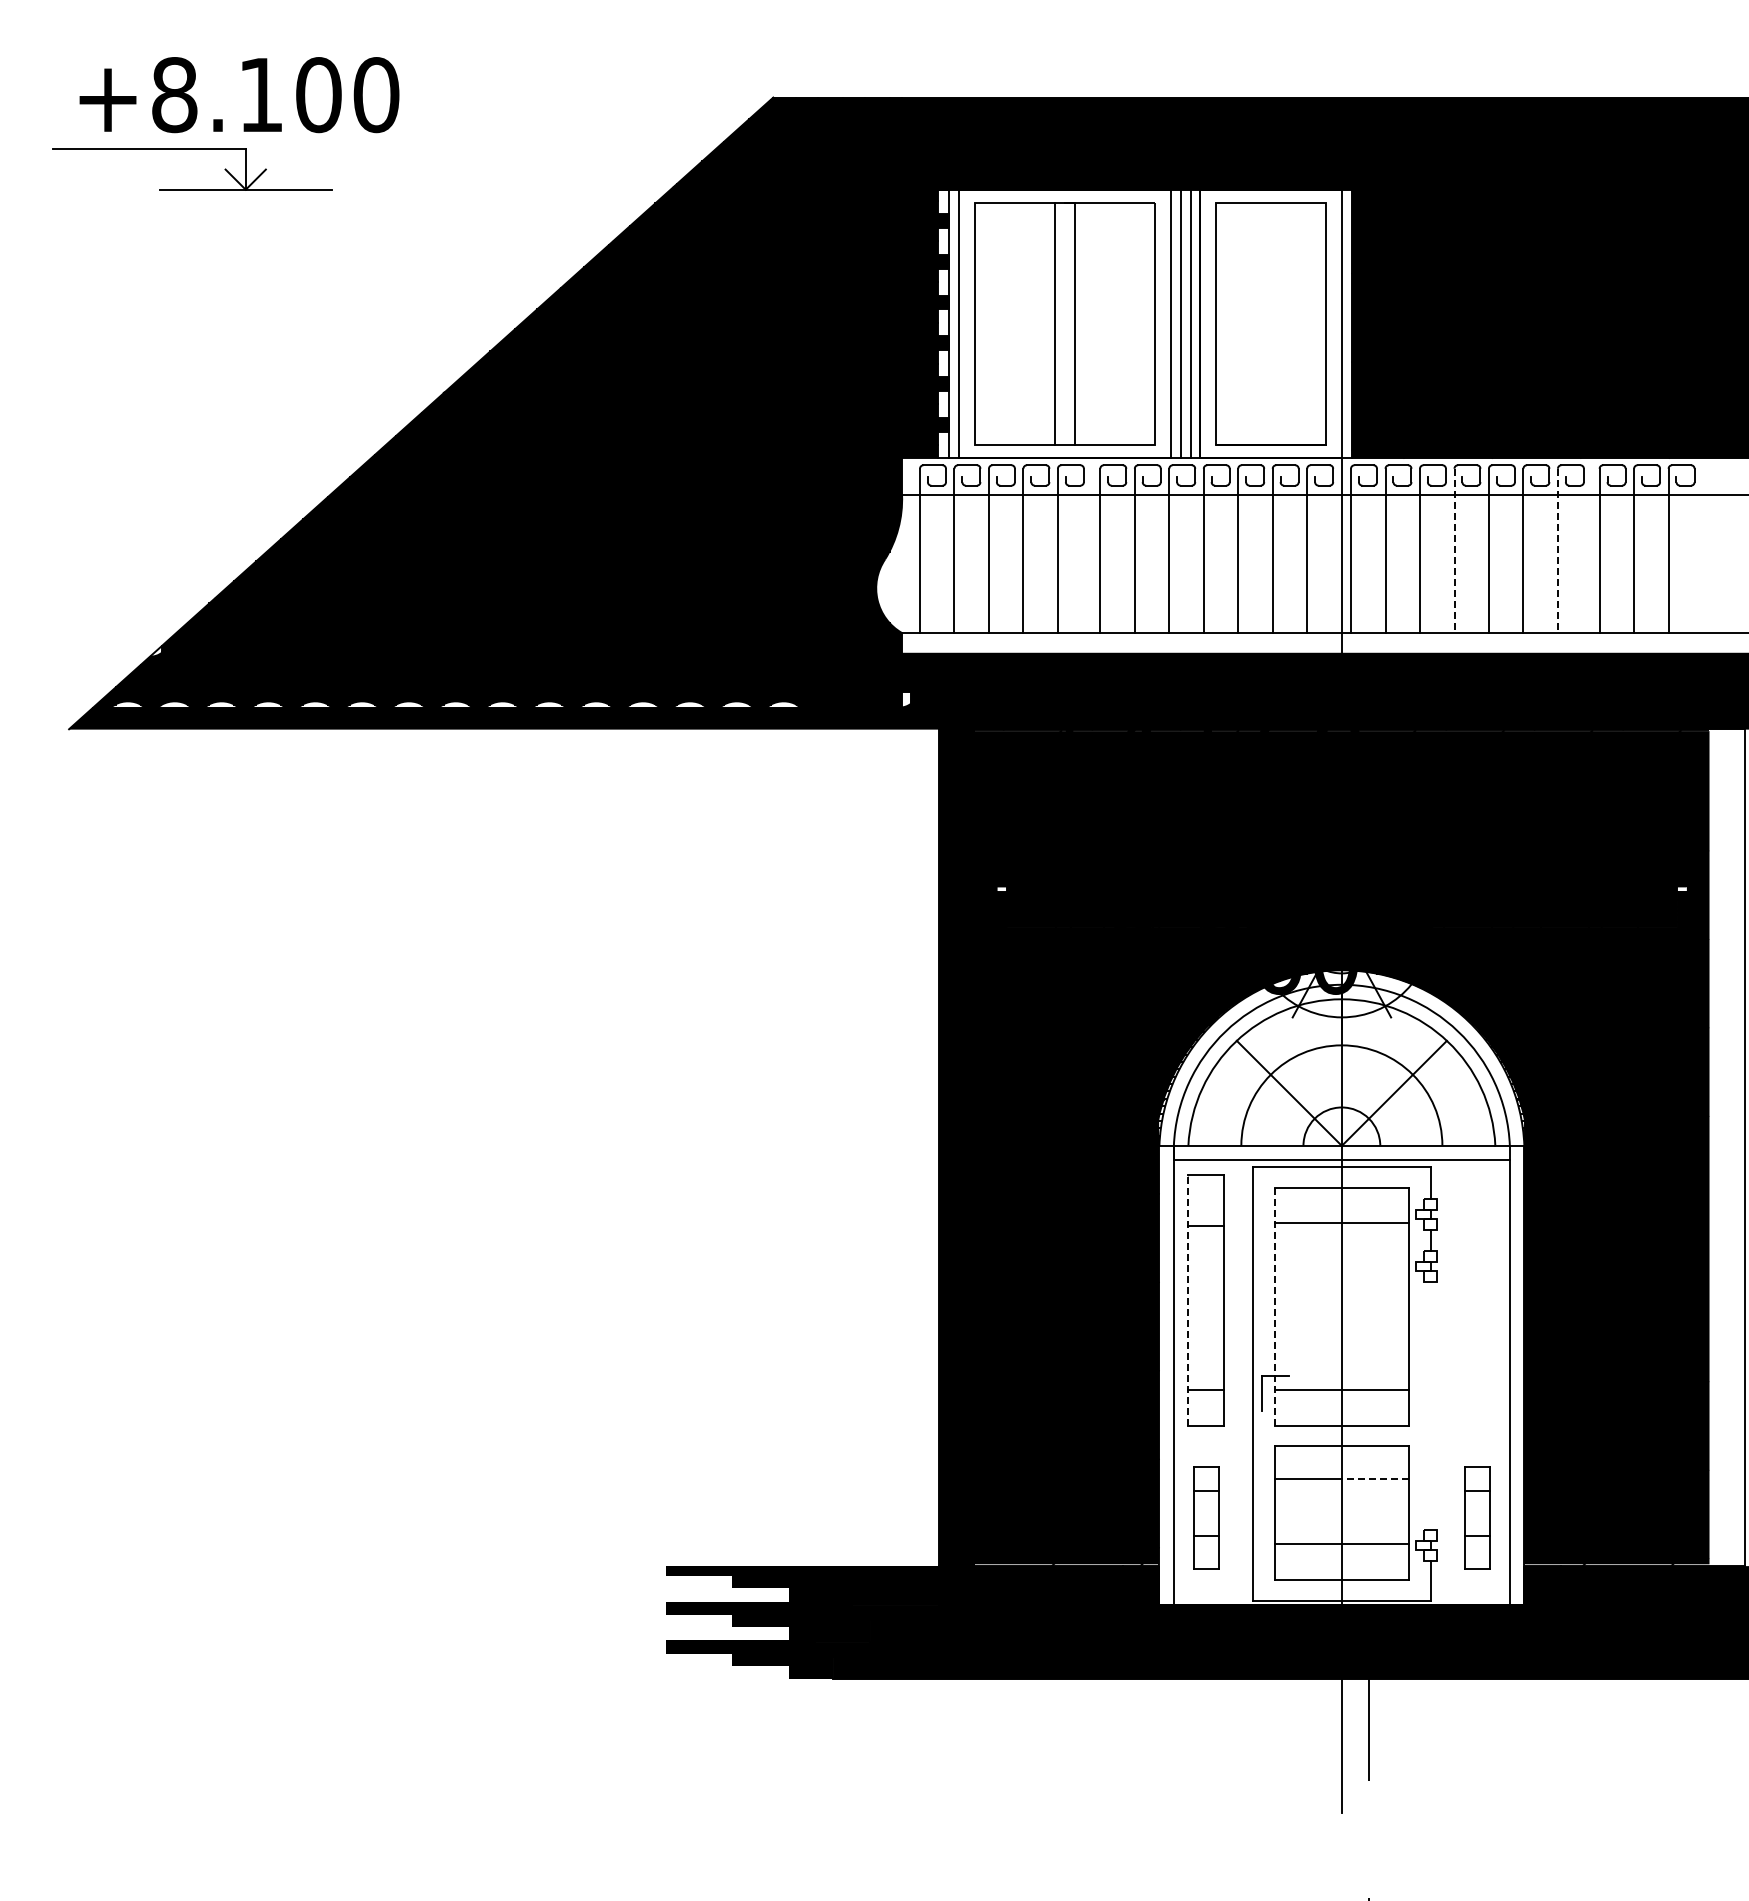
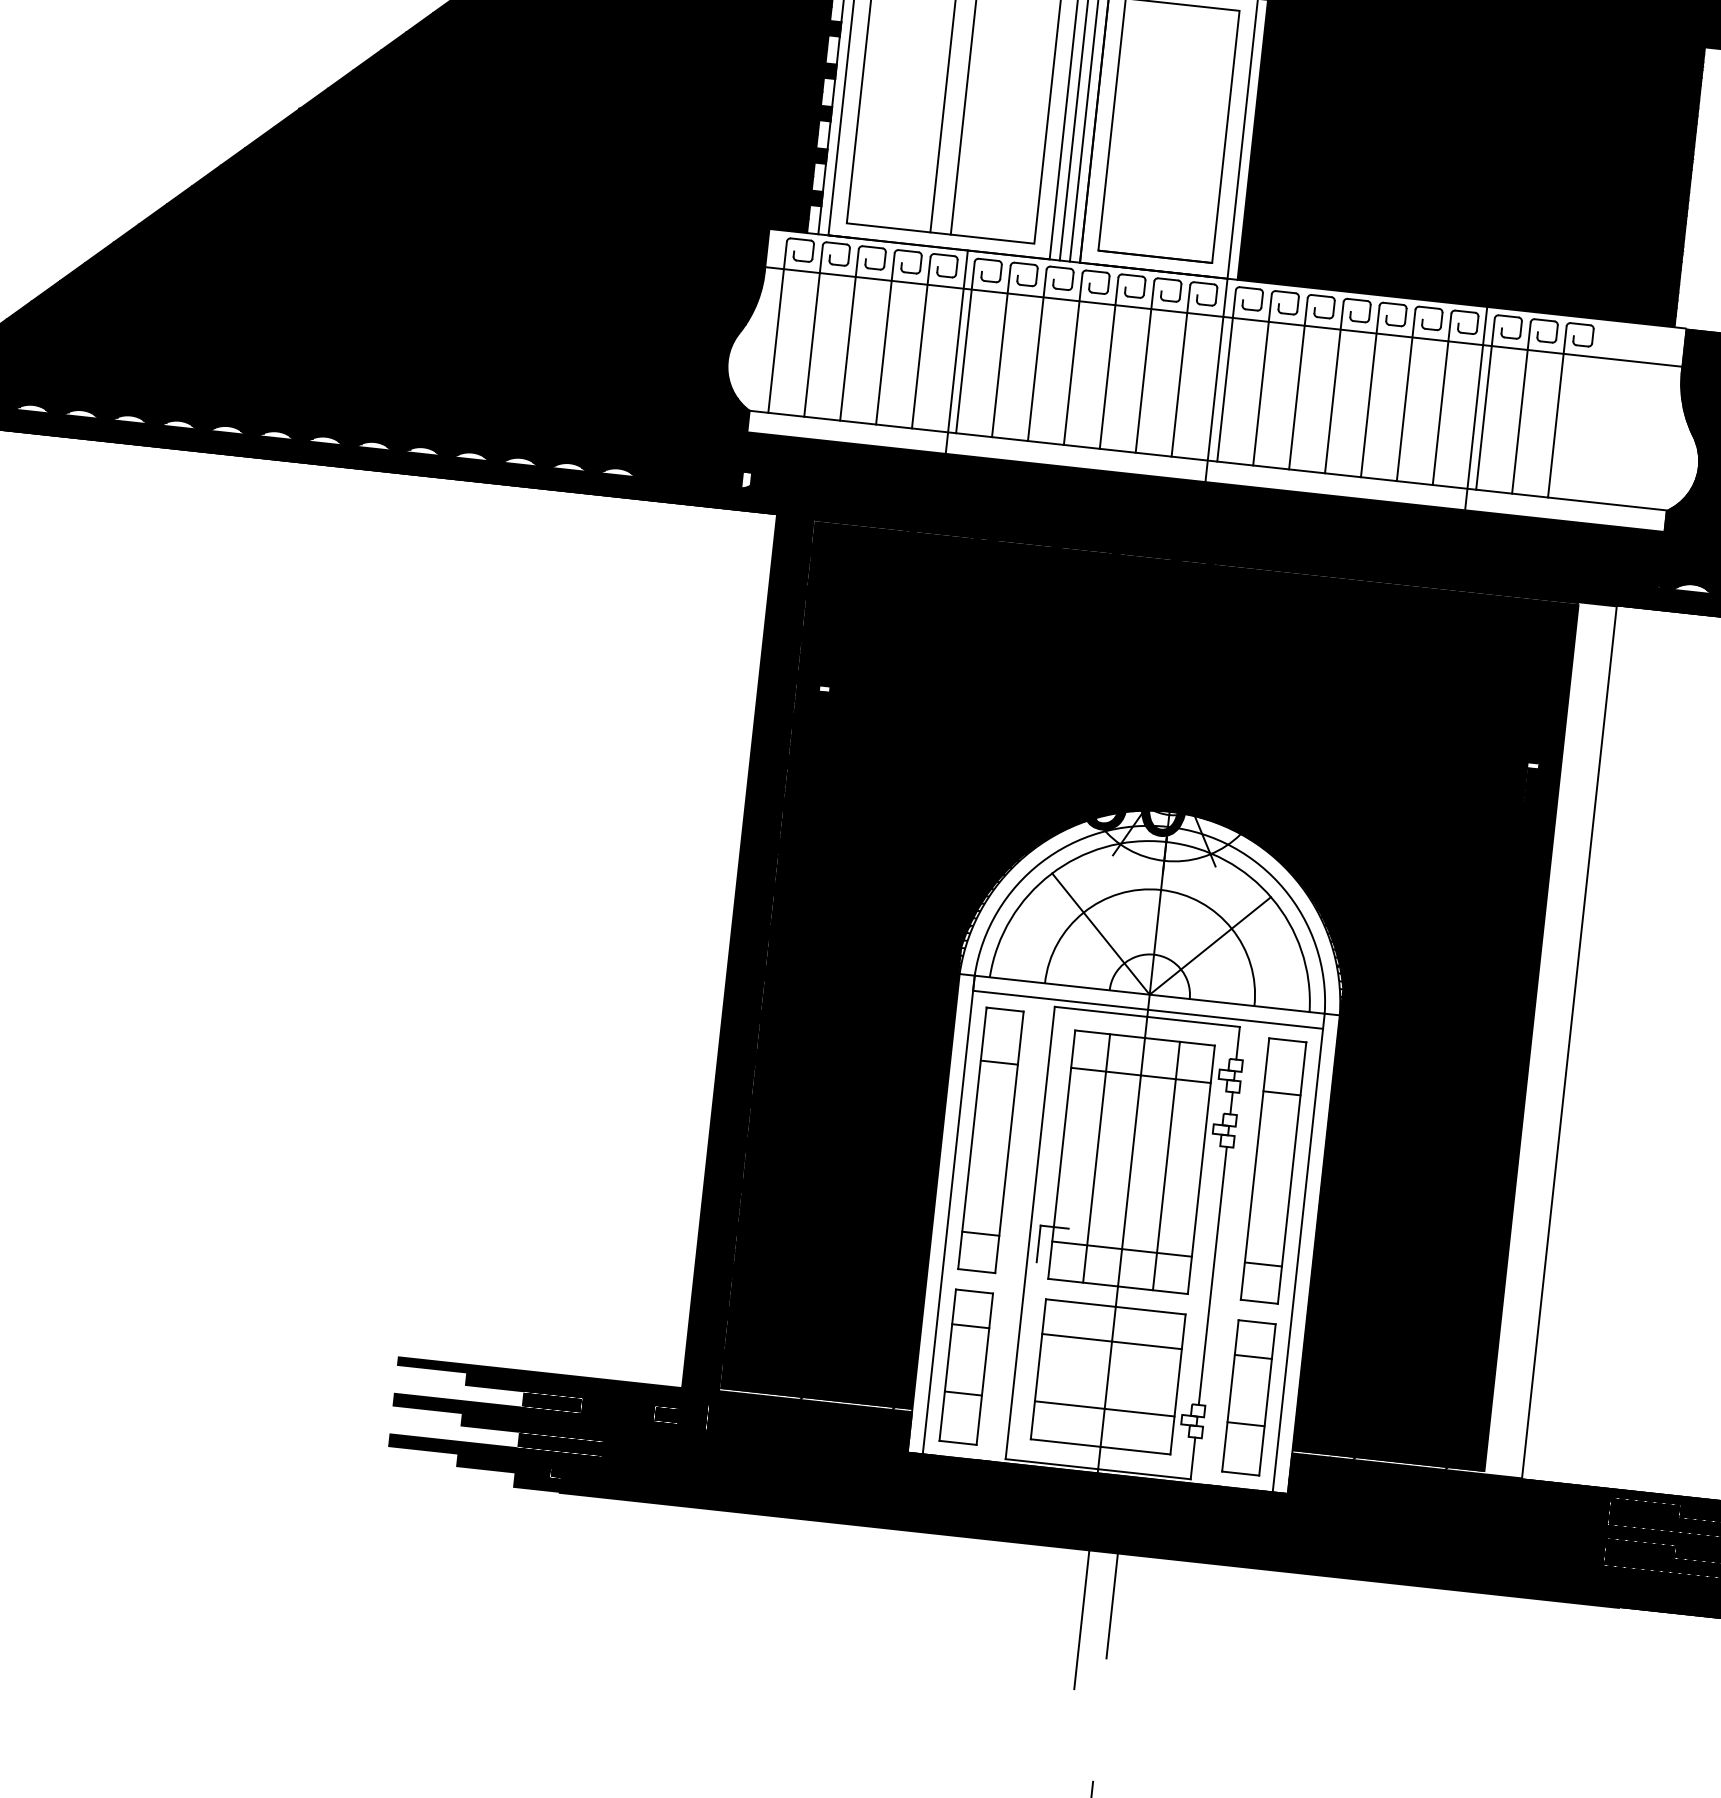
line: (1454, 551) -> (1334, 388), dashed -> solid
line: (1557, 551) -> (1441, 399), dashed -> solid
line: (1092, 555) -> (956, 351), added
line: (1591, 555) -> (1476, 408), added
line: (1188, 1300) -> (972, 1138), dashed -> solid
part: (1477, 1300) -> (1273, 1171), added
line: (1274, 1306) -> (1061, 1154), dashed -> solid
line: (1308, 1306) -> (1096, 1158), added
line: (1375, 1306) -> (1166, 1165), added
line: (1430, 1406) -> (1212, 1276), added
line: (1375, 1478) -> (1147, 1344), dashed -> solid
part: (1205, 1518) -> (965, 1367), size x1.43
part: (1477, 1518) -> (1248, 1398), size x1.43

